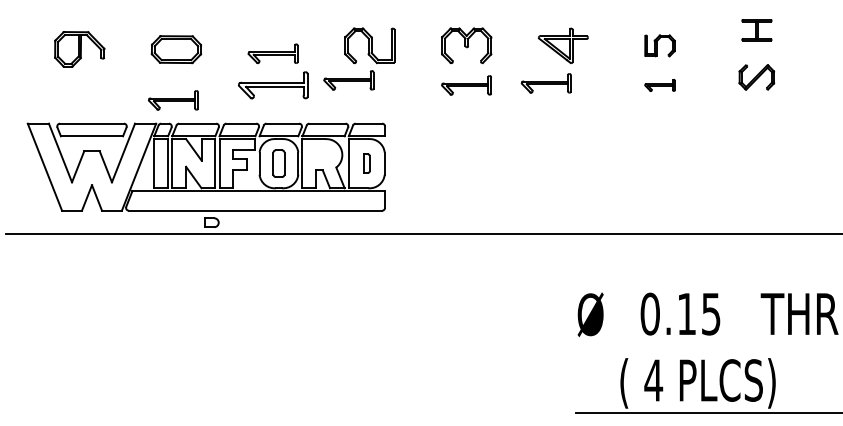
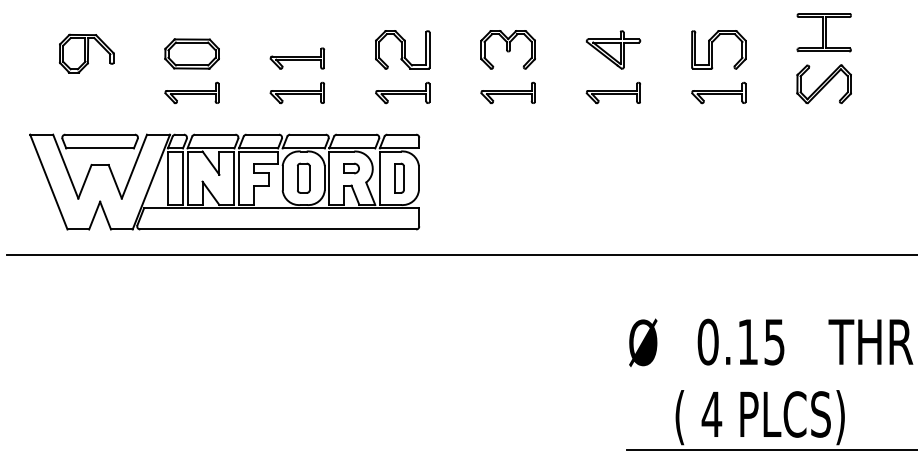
part: (756, 30) -> (823, 33), size x1.67
part: (659, 45) -> (718, 49), size x1.67
part: (756, 77) -> (823, 84), size x1.43
part: (348, 80) -> (402, 93), moved
part: (545, 83) -> (612, 93), moved
part: (272, 85) -> (296, 93), size x0.71
part: (659, 85) -> (718, 93), size x1.67
part: (173, 100) -> (192, 93), moved
part: (366, 163) -> (399, 178), size x1.43
part: (211, 222) -> (351, 168), moved

